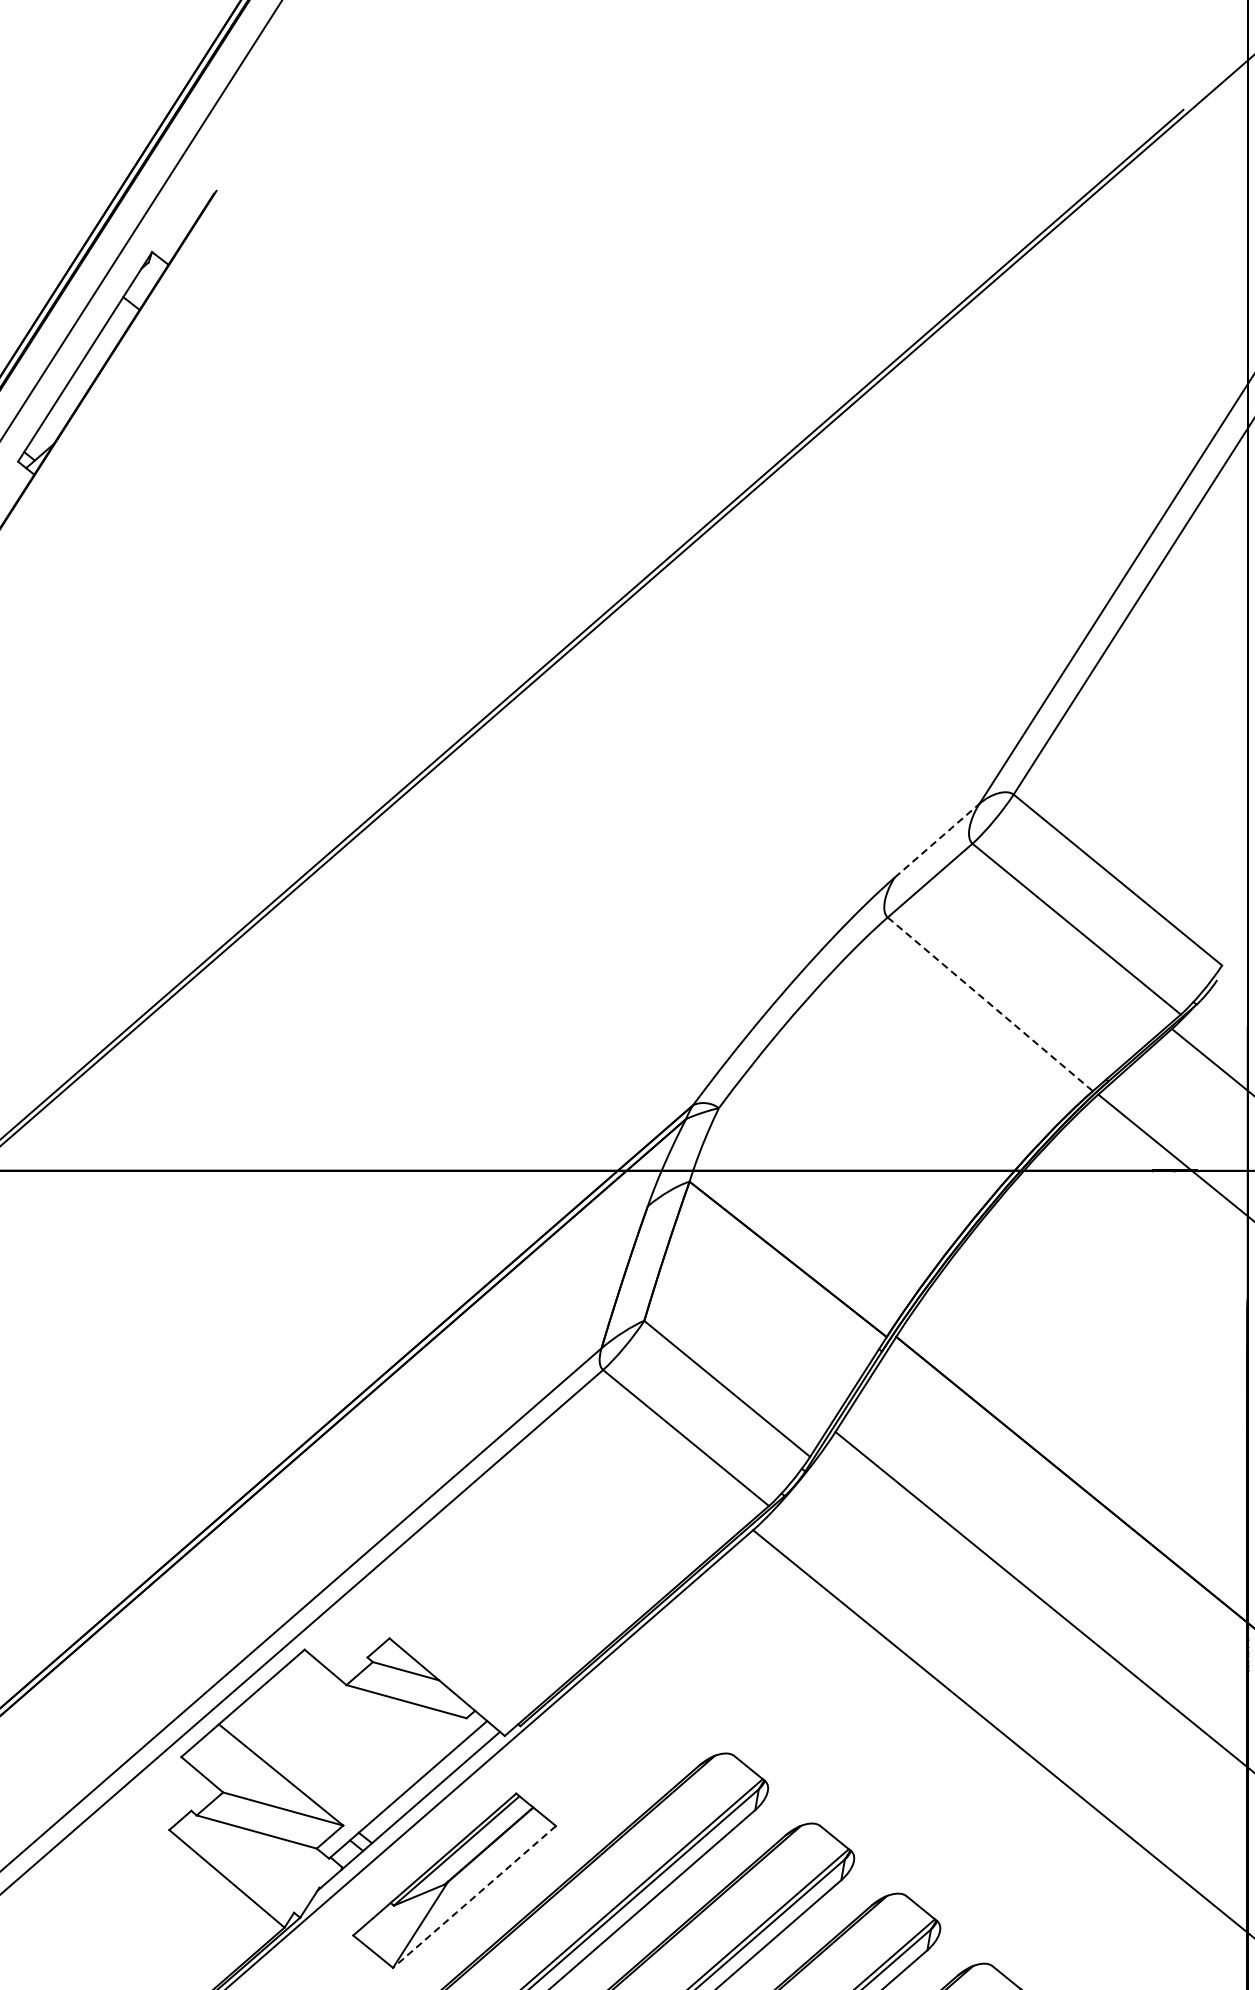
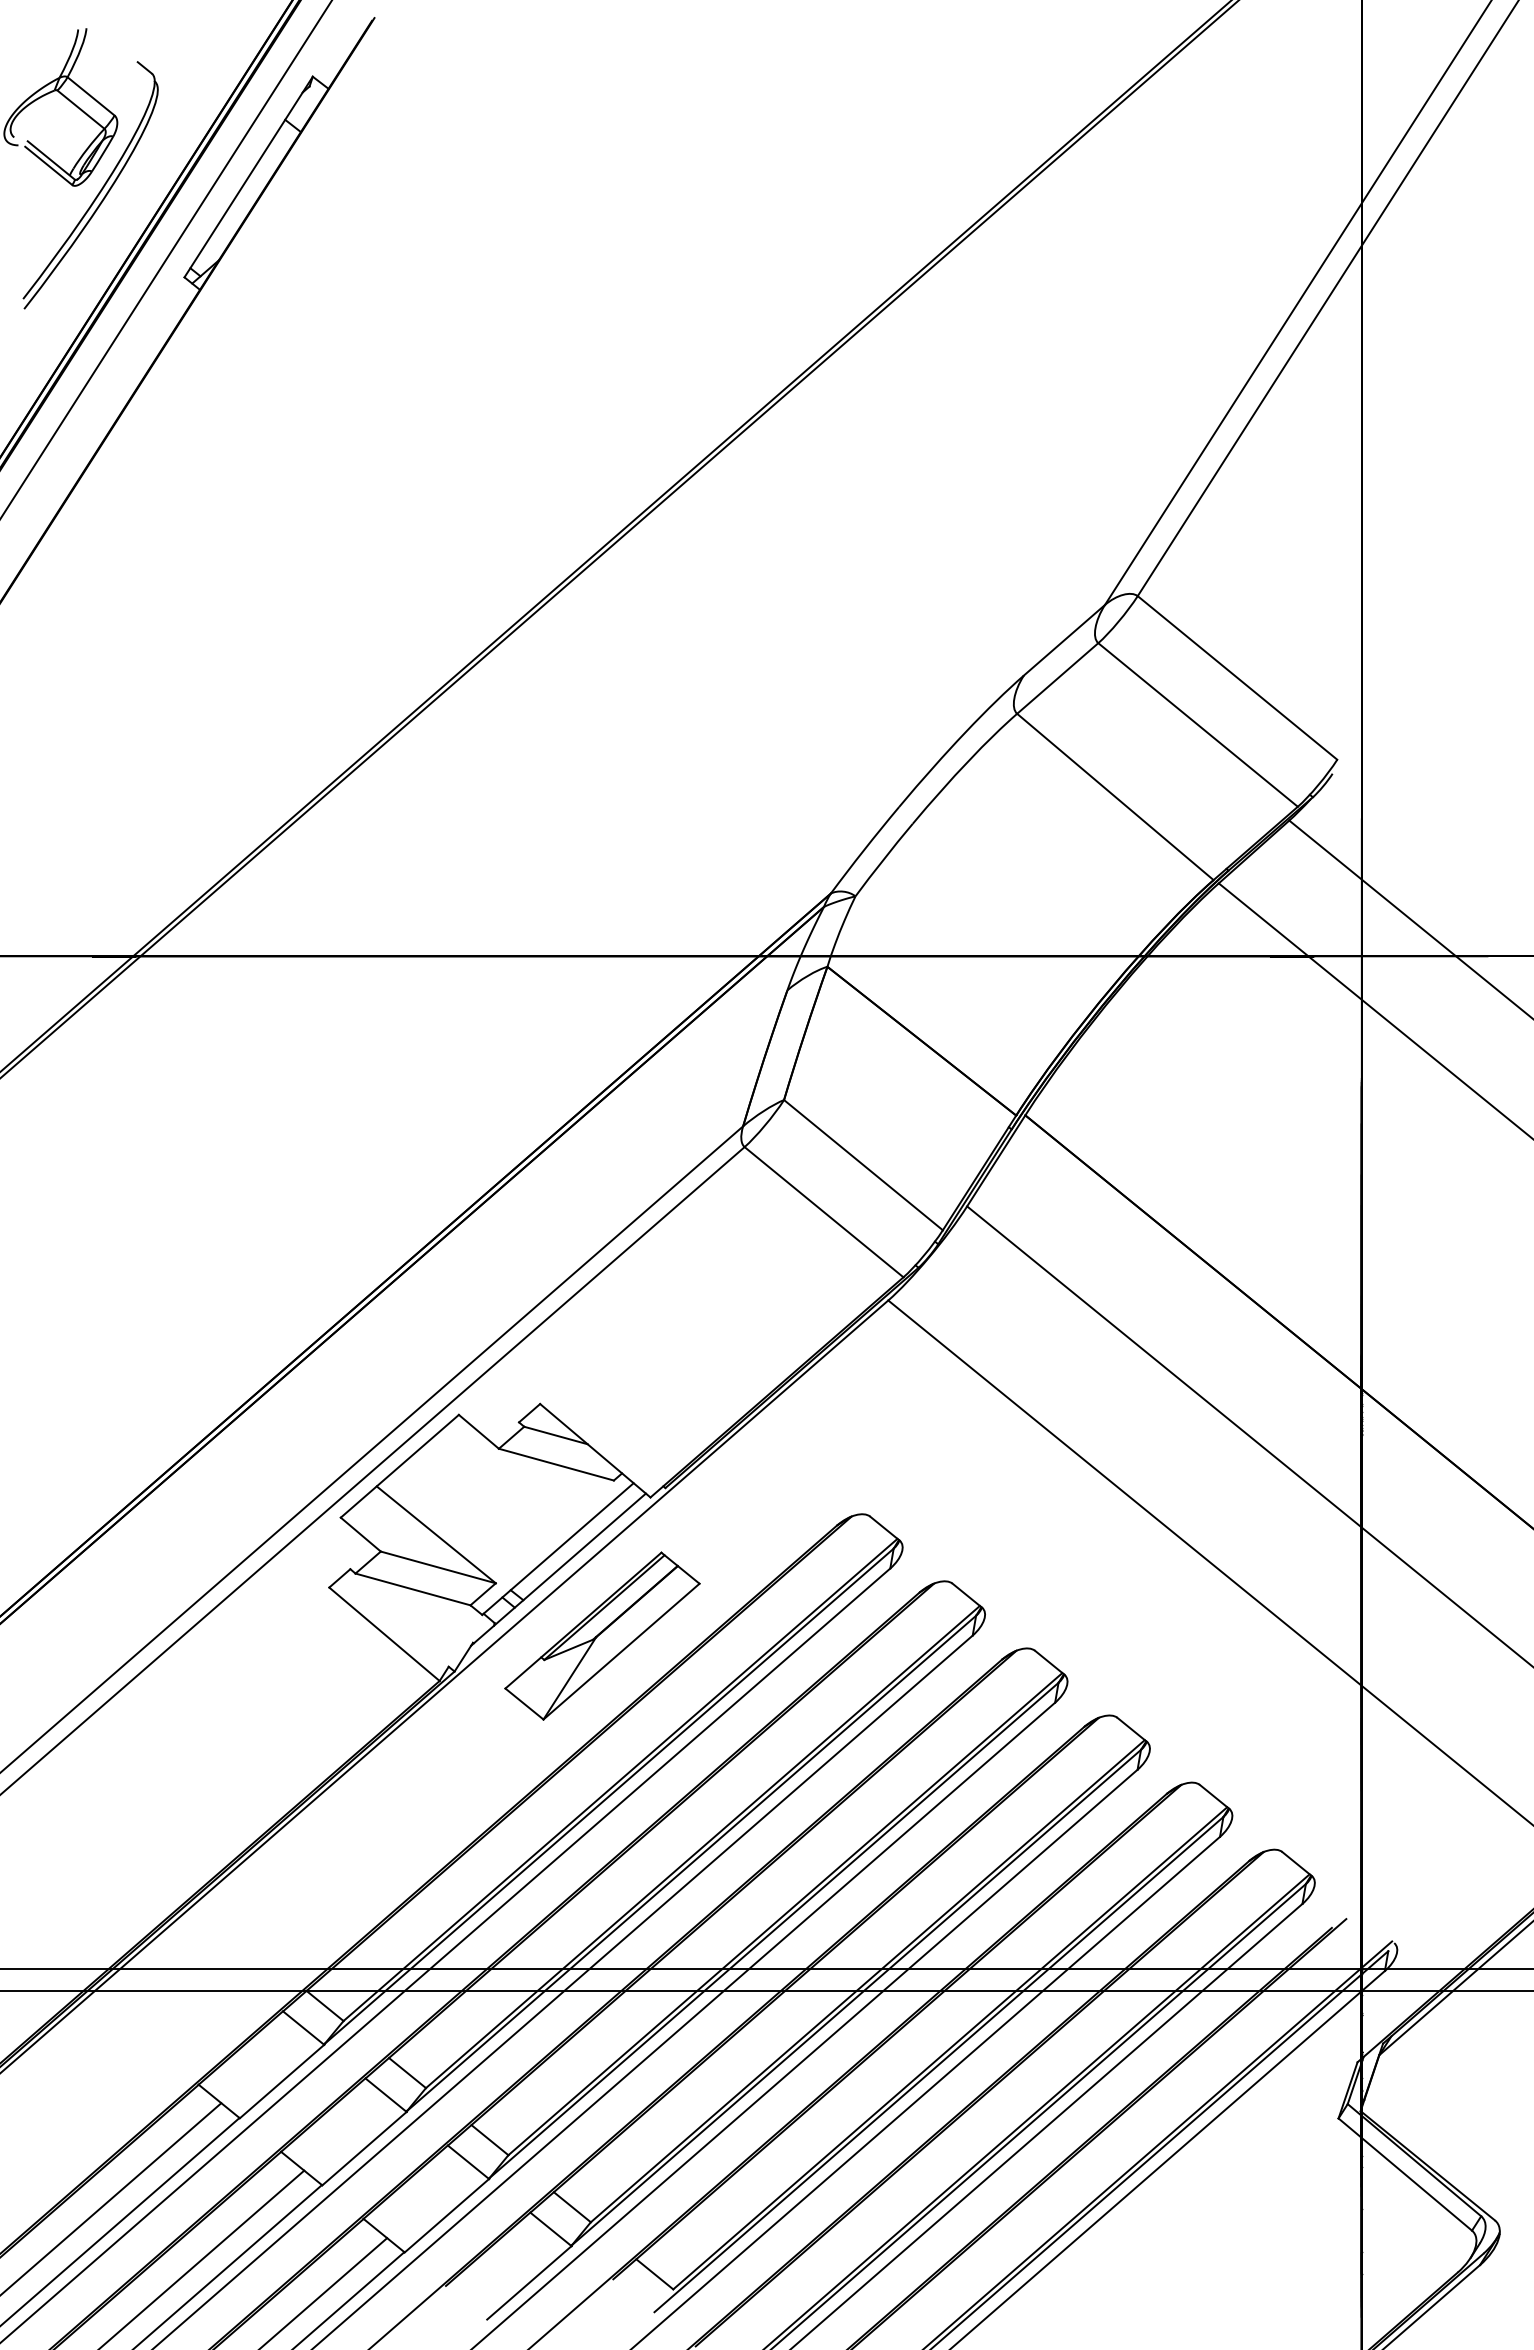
line: (937, 840) -> (1064, 640), dashed -> solid
line: (990, 1003) -> (1115, 796), dashed -> solid
line: (474, 1896) -> (621, 1651), dashed -> solid

